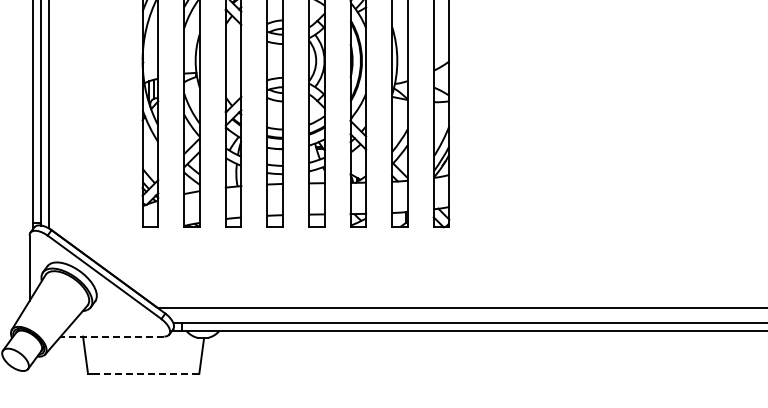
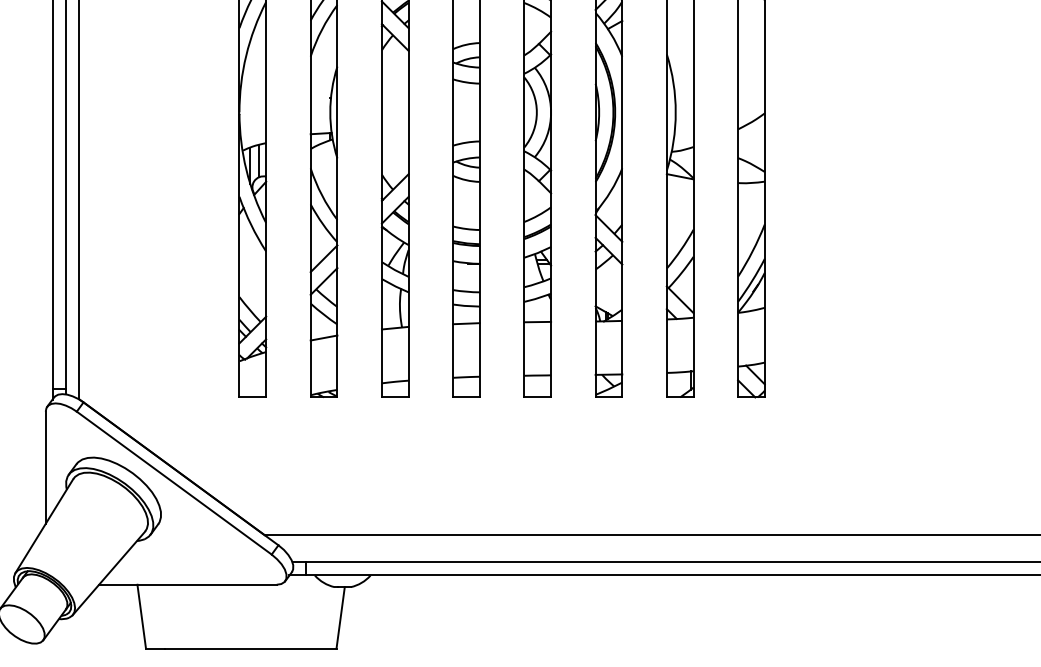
line: (112, 336) -> (187, 584), dashed -> solid
line: (148, 373) -> (249, 647), dashed -> solid

